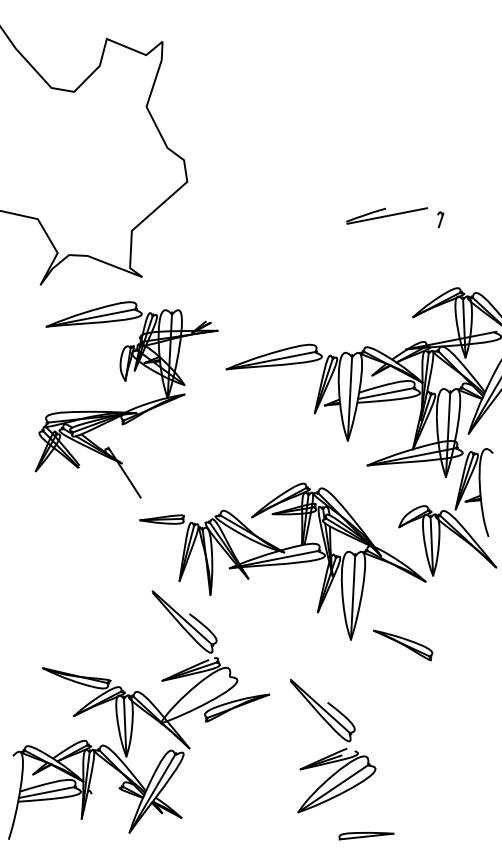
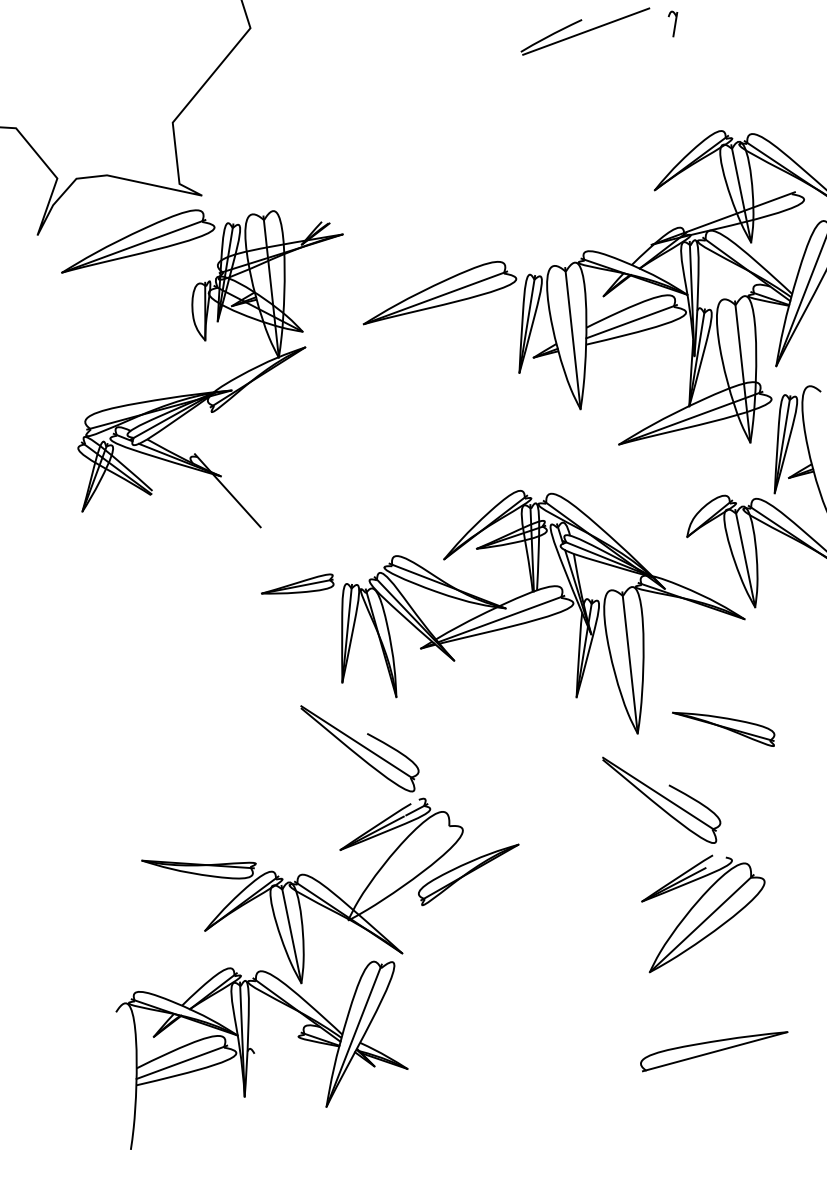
part: (131, 408) -> (222, 384), moved
part: (335, 752) -> (694, 864), moved
part: (366, 835) -> (714, 1049), size x1.67

